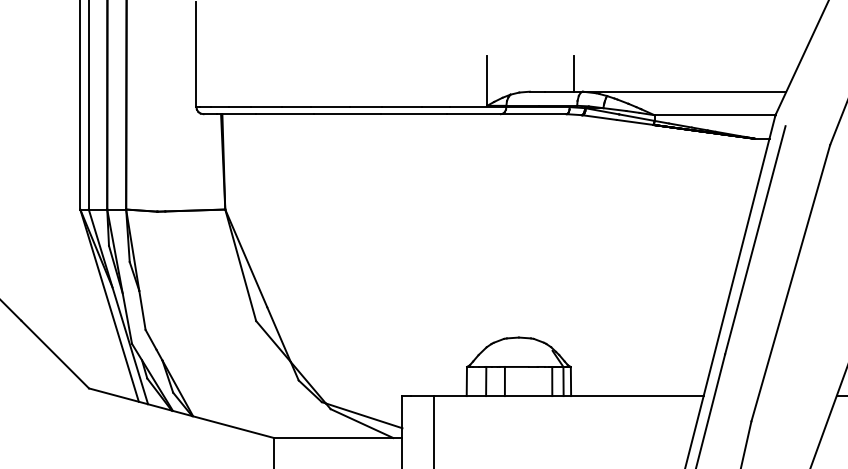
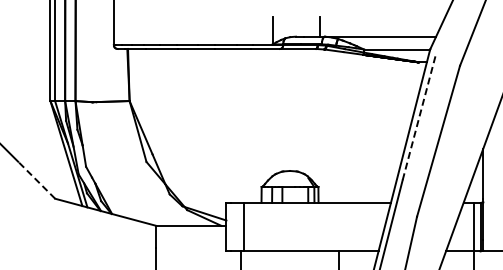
line: (755, 239) -> (419, 117), solid -> dashed
line: (54, 353) -> (36, 179), solid -> dashed

